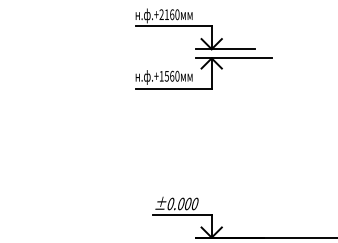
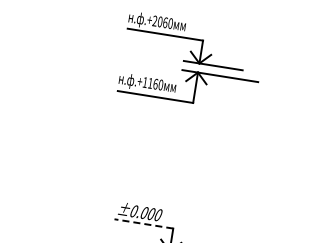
text: (166, 14) -> (159, 21), .+2160 -> .+2060
text: (166, 76) -> (150, 83), .+1560 -> .+1160
line: (181, 214) -> (143, 223), solid -> dashed

